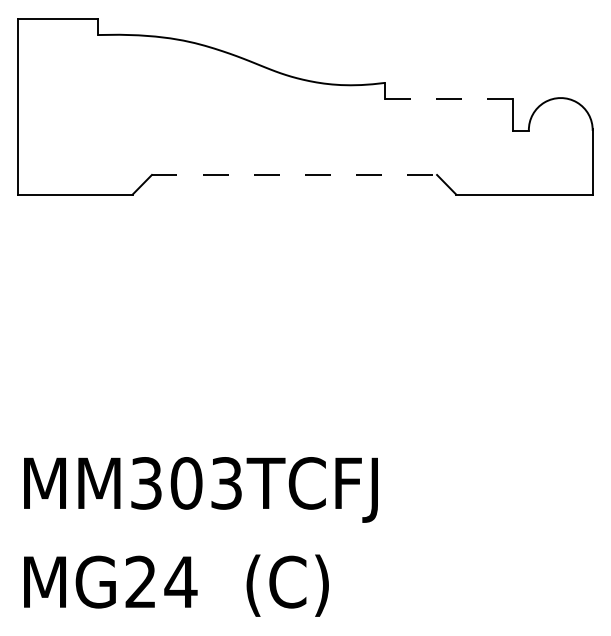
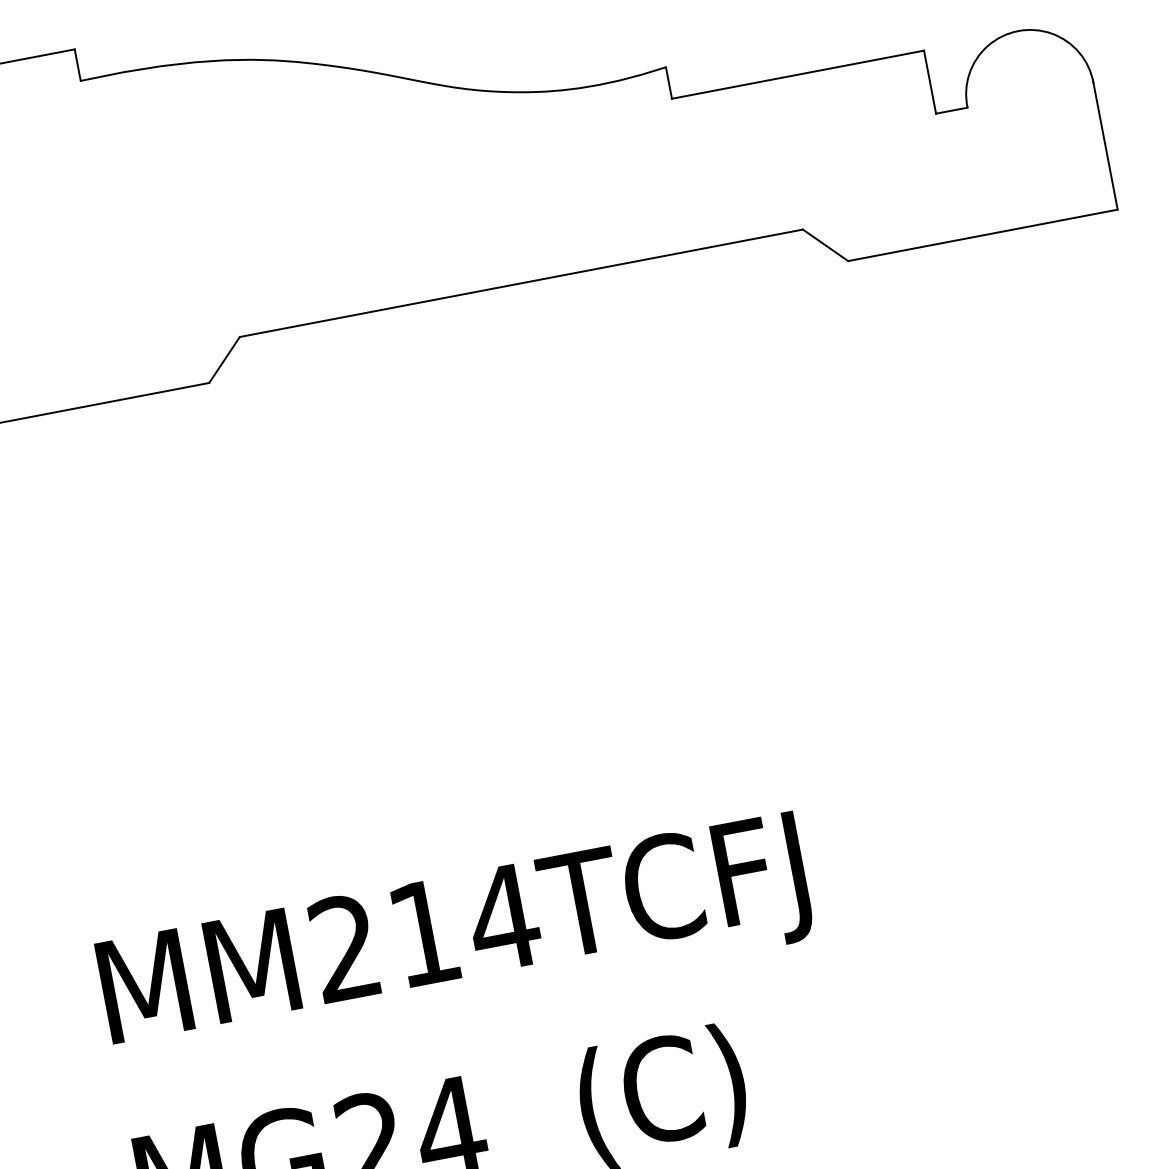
line: (449, 98) -> (798, 73), dashed -> solid
line: (294, 174) -> (521, 282), dashed -> solid
text: (187, 483) -> (426, 932), MM303TCFJ -> MM214TCFJ

